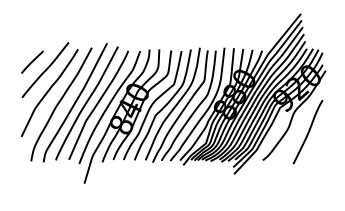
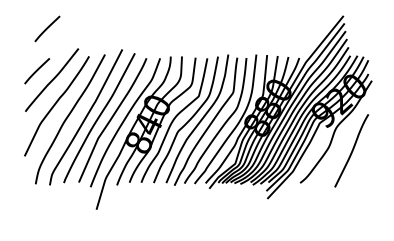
line: (41, 24) -> (47, 28), added

